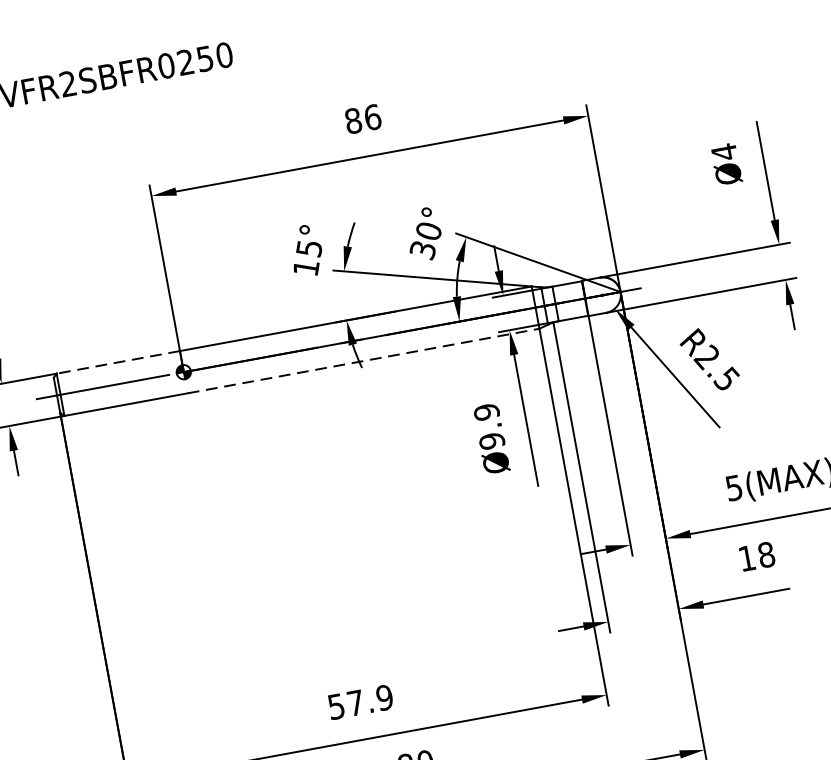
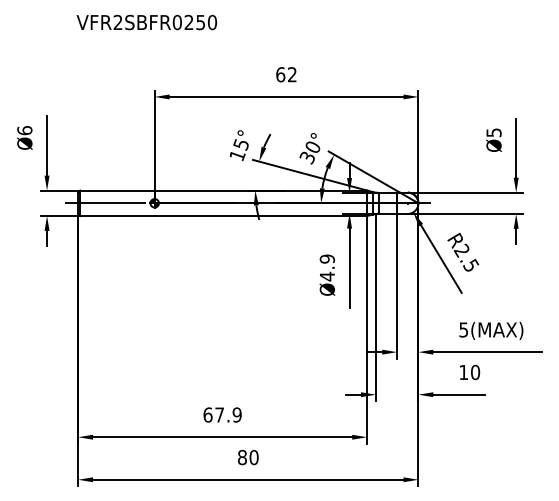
text: (362, 118) -> (286, 74), 86 -> 62
text: (723, 151) -> (493, 132), Ø4 -> Ø5
line: (364, 361) -> (261, 216), dashed -> solid
line: (118, 362) -> (117, 190), dashed -> solid
text: (490, 441) -> (326, 276), Ø9.9 -> Ø4.9
text: (766, 554) -> (475, 372), 18 -> 10
text: (335, 705) -> (207, 414), 57.9 -> 67.9

